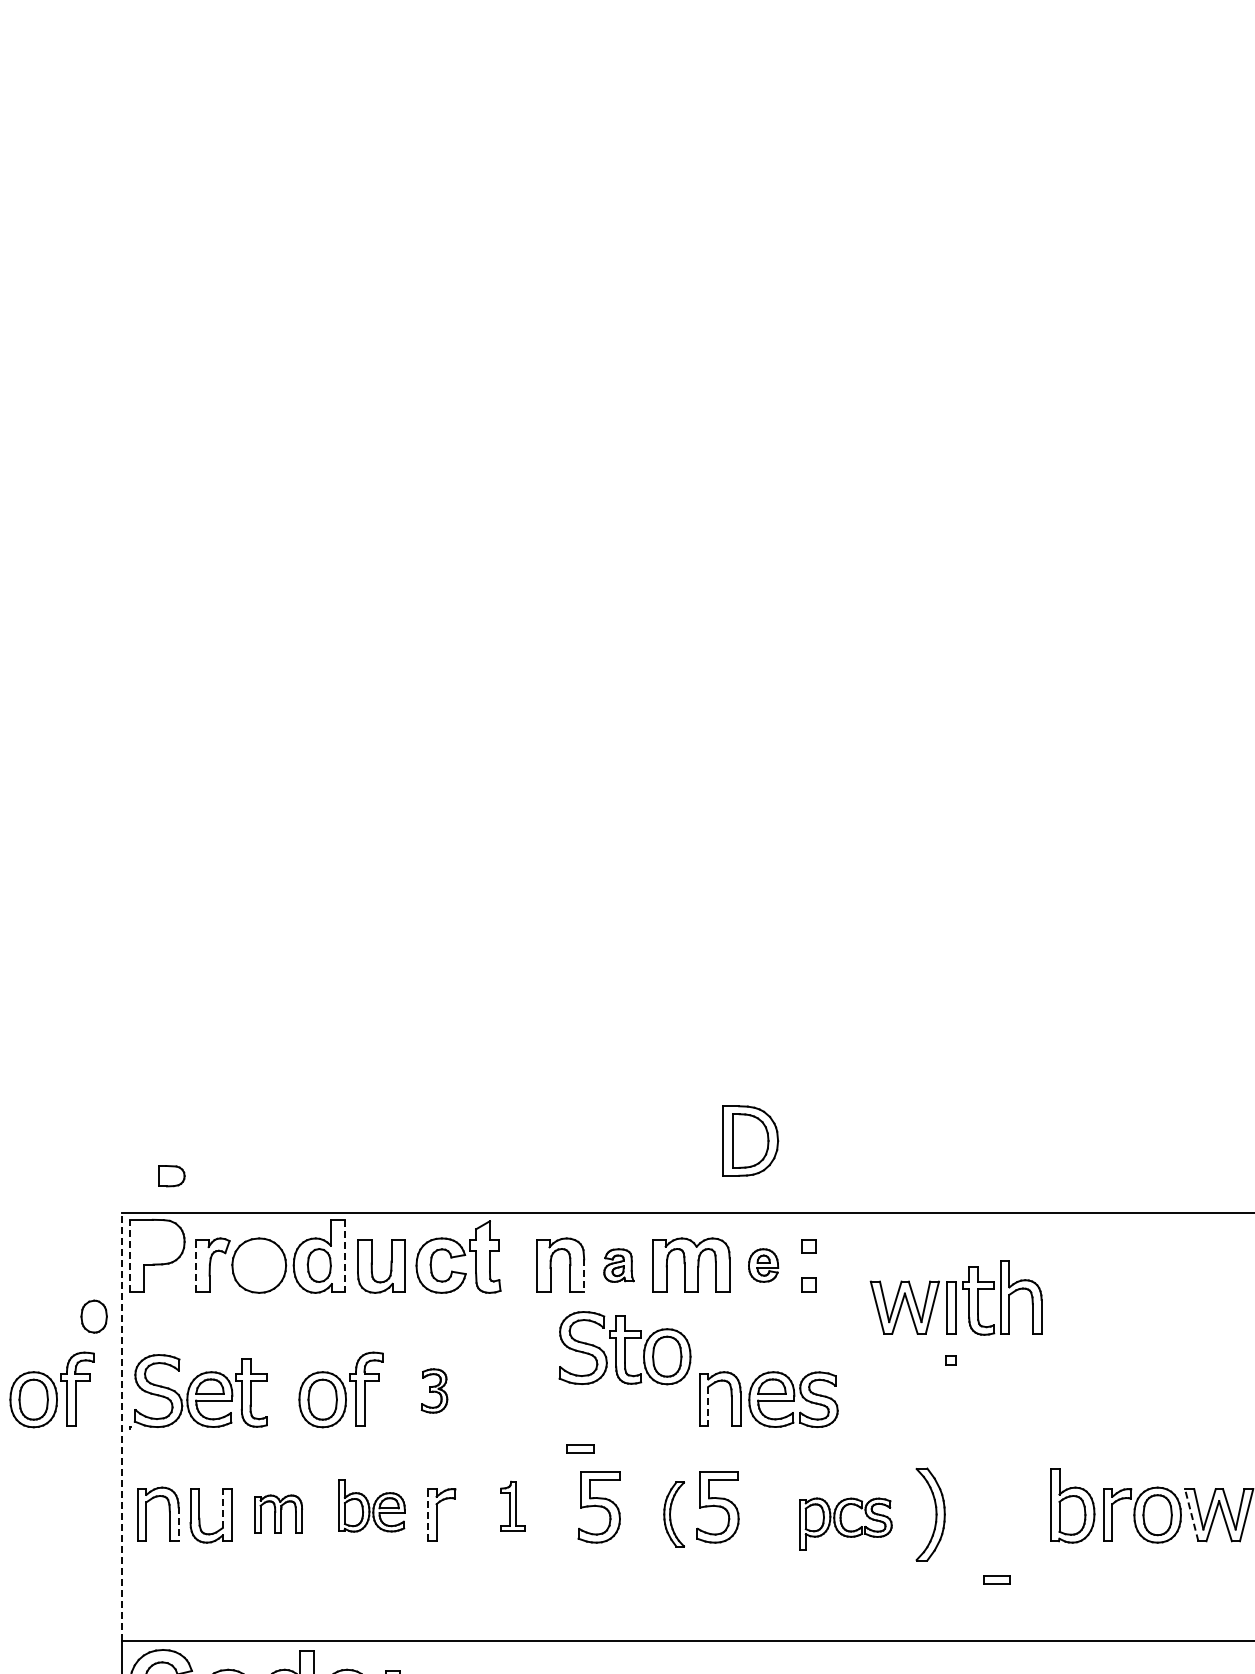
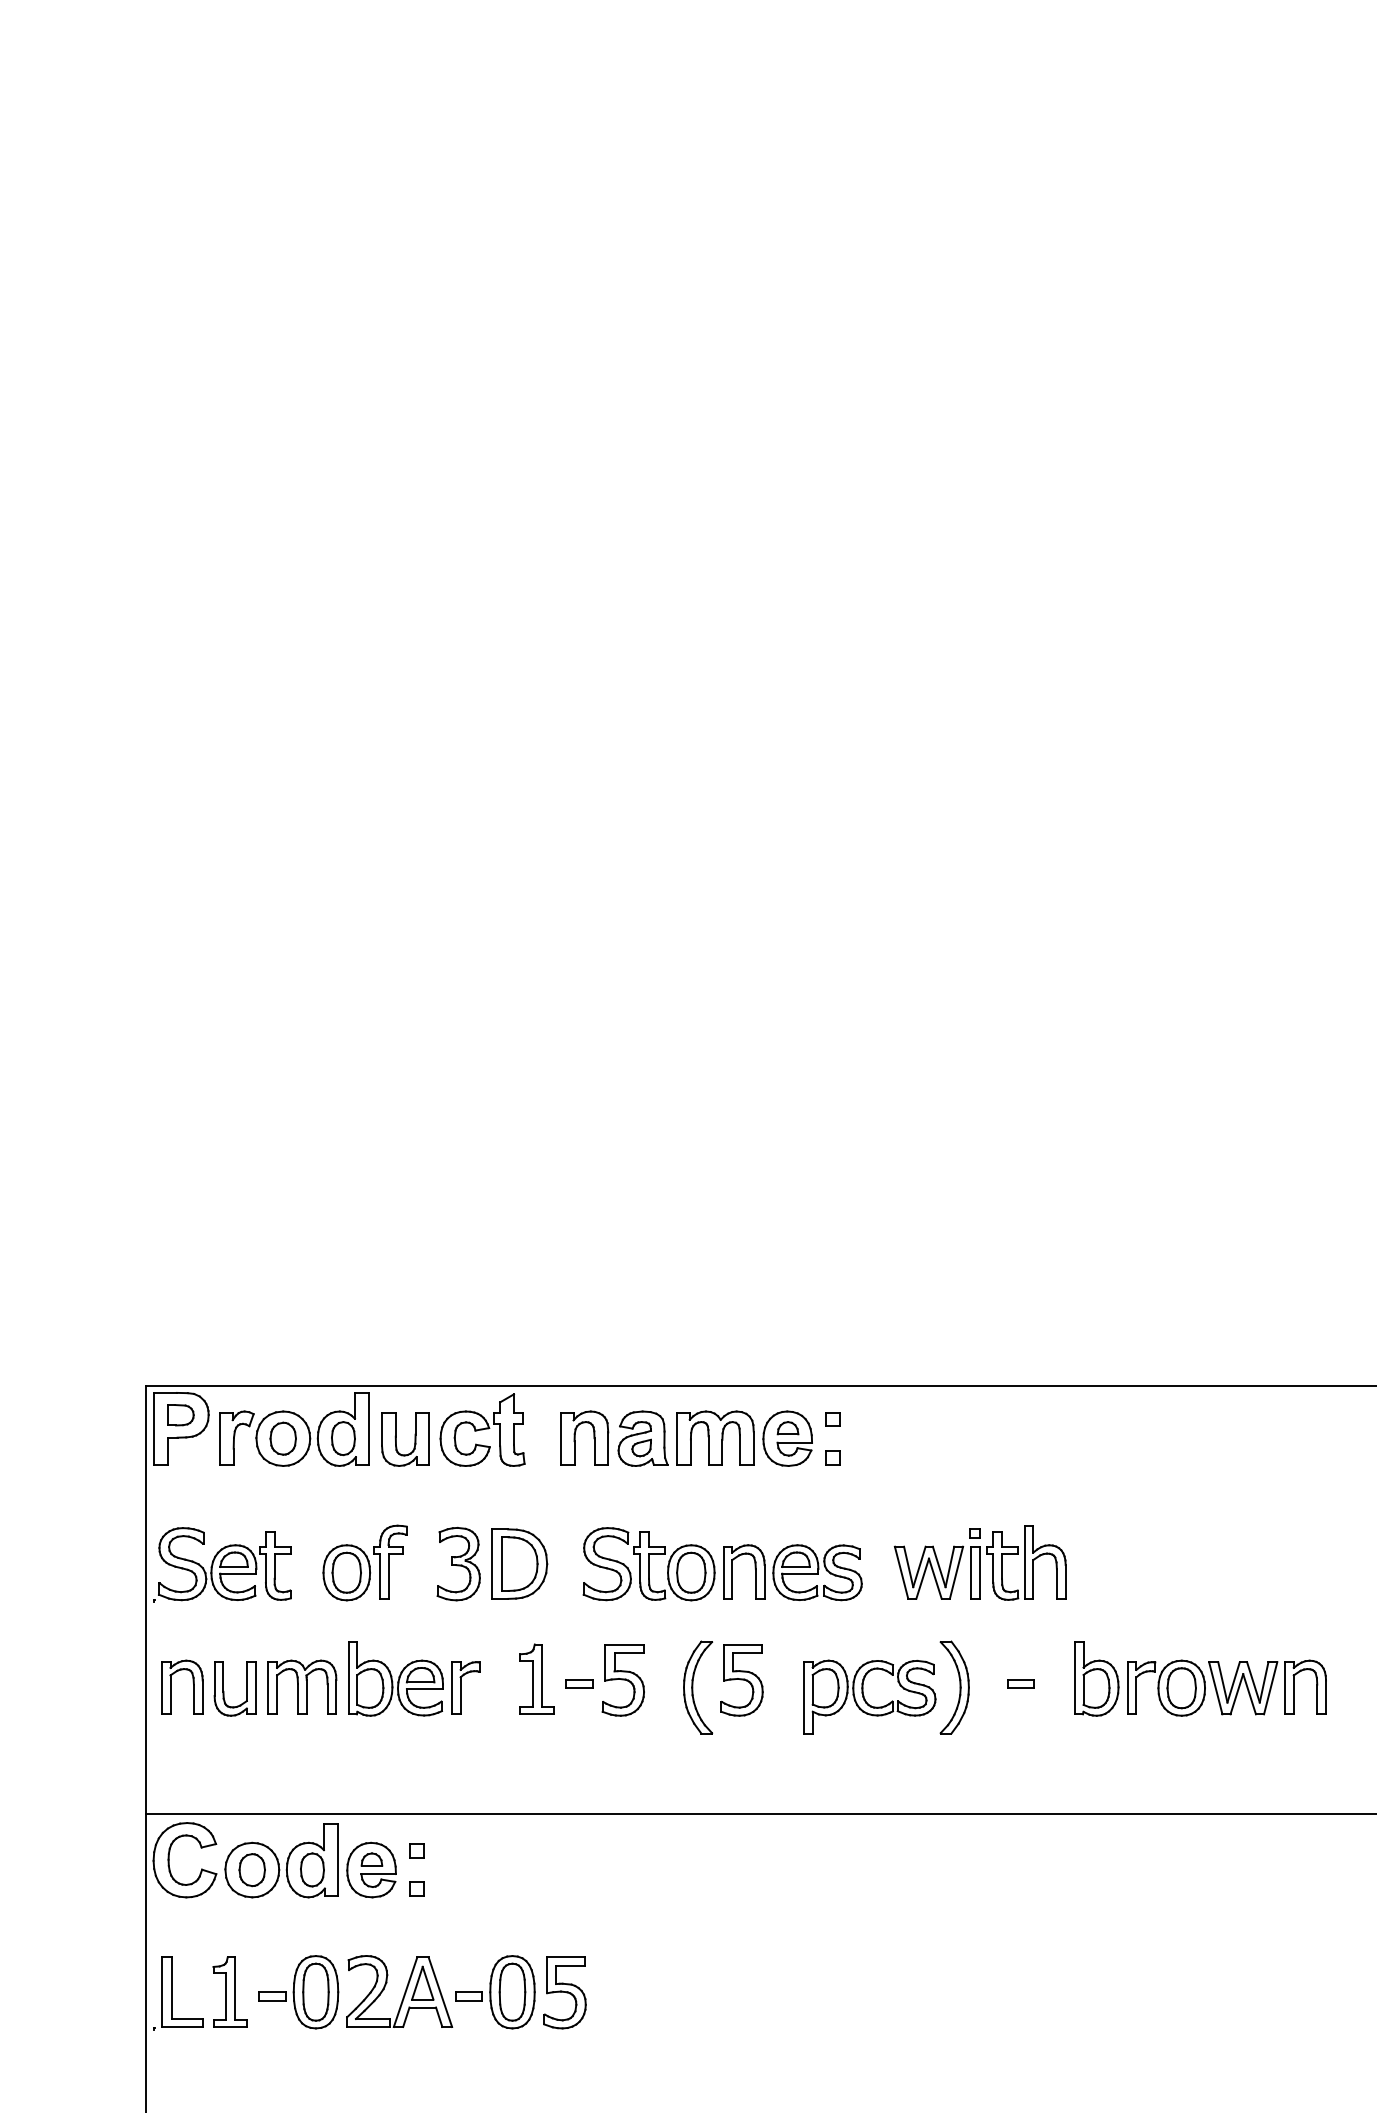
part: (750, 1140) -> (519, 1563), moved
part: (171, 1176) -> (180, 1415), moved
line: (129, 1255) -> (153, 1428), dashed -> solid
line: (344, 1255) -> (368, 1428), dashed -> solid
line: (195, 1265) -> (219, 1438), dashed -> solid
part: (618, 1265) -> (642, 1438), size x1.67
part: (763, 1265) -> (787, 1438), size x1.67
line: (584, 1276) -> (608, 1449), dashed -> solid
part: (955, 1297) -> (979, 1562), moved
part: (93, 1316) -> (282, 1438), moved
part: (624, 1348) -> (648, 1564), moved
part: (51, 1389) -> (75, 1562), removed
part: (434, 1390) -> (458, 1563), size x1.67
line: (708, 1406) -> (732, 1579), dashed -> solid
line: (122, 1426) -> (146, 1599), dashed -> solid
part: (580, 1448) -> (579, 1683), moved
part: (371, 1505) -> (395, 1678), size x1.43
part: (512, 1505) -> (536, 1678), size x1.43
line: (222, 1508) -> (246, 1681), dashed -> solid
part: (278, 1513) -> (302, 1686), size x1.43
line: (427, 1514) -> (451, 1687), dashed -> solid
part: (674, 1514) -> (698, 1687), size x1.43
line: (1191, 1515) -> (1215, 1688), dashed -> solid
part: (845, 1523) -> (869, 1696), size x1.43
line: (178, 1524) -> (202, 1697), dashed -> solid
part: (996, 1579) -> (1020, 1683), moved

